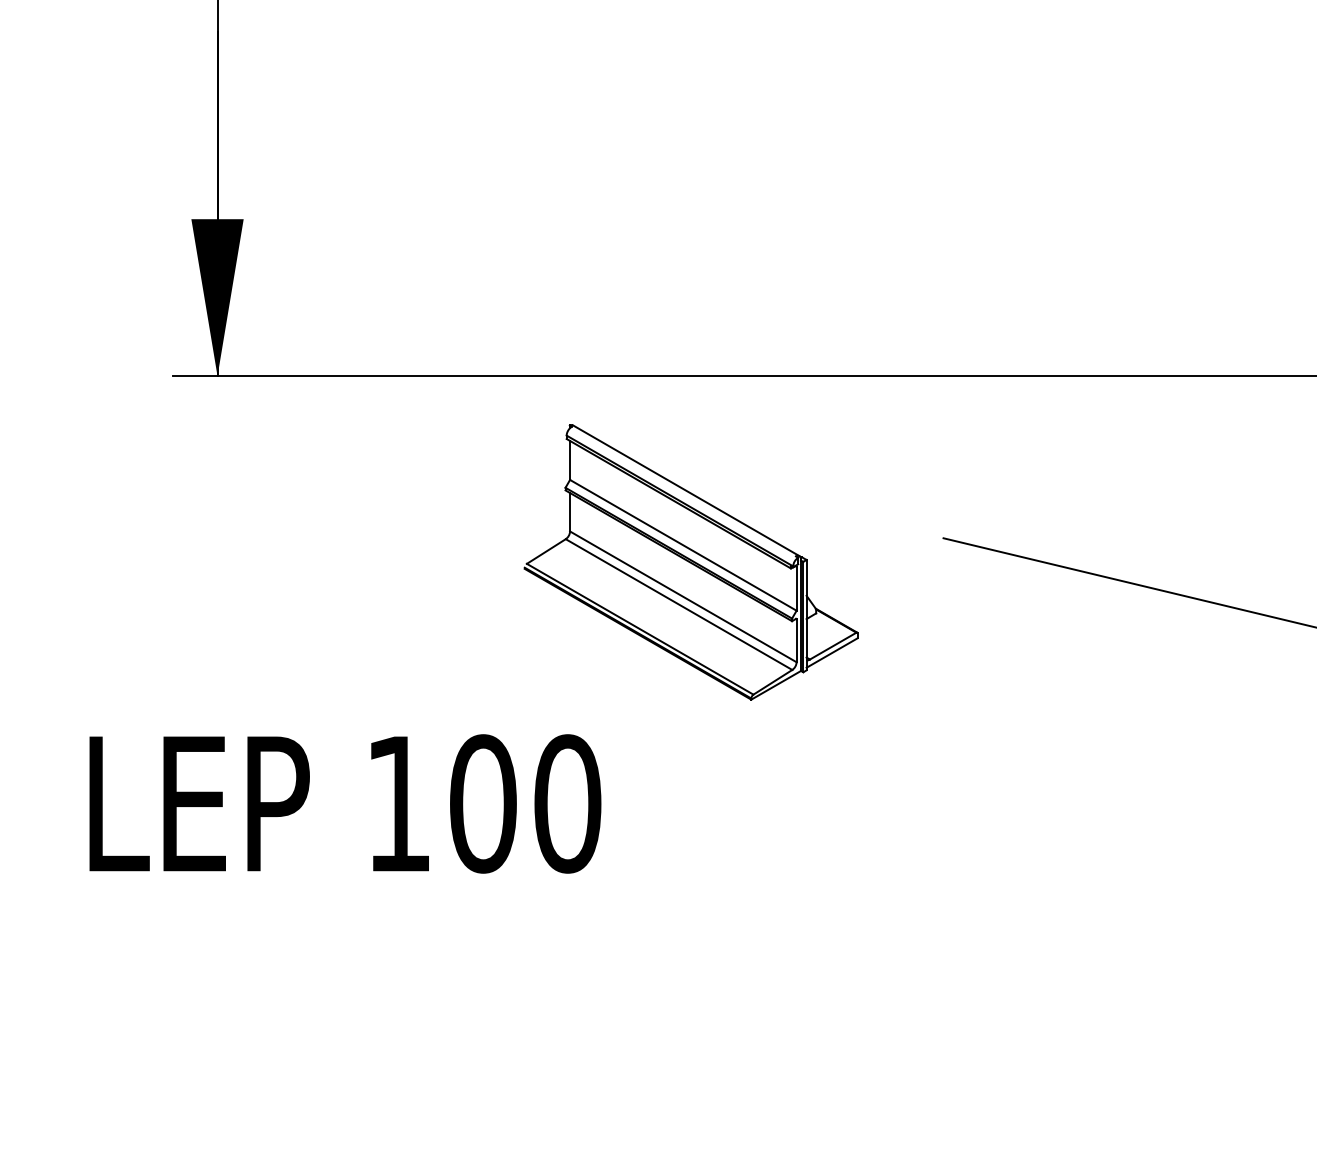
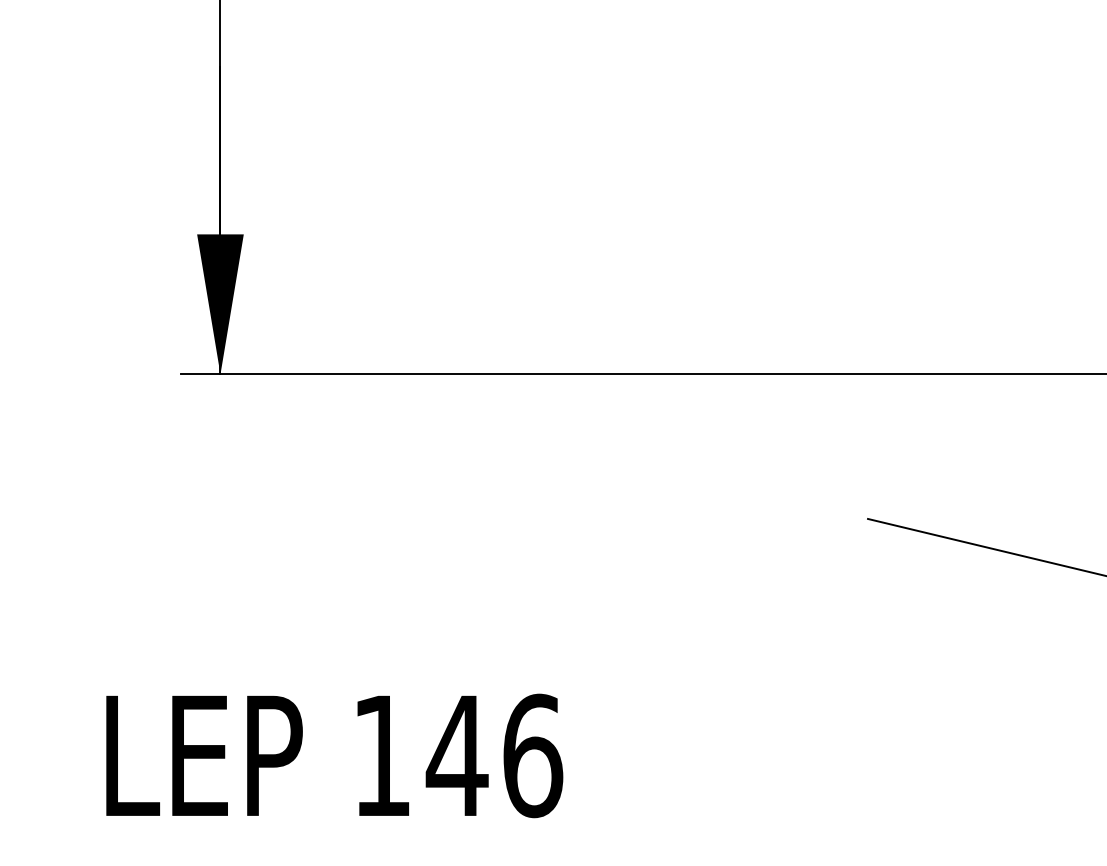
part: (690, 562) -> (642, 540), removed
text: (524, 803) -> (494, 755), 100 -> 146

